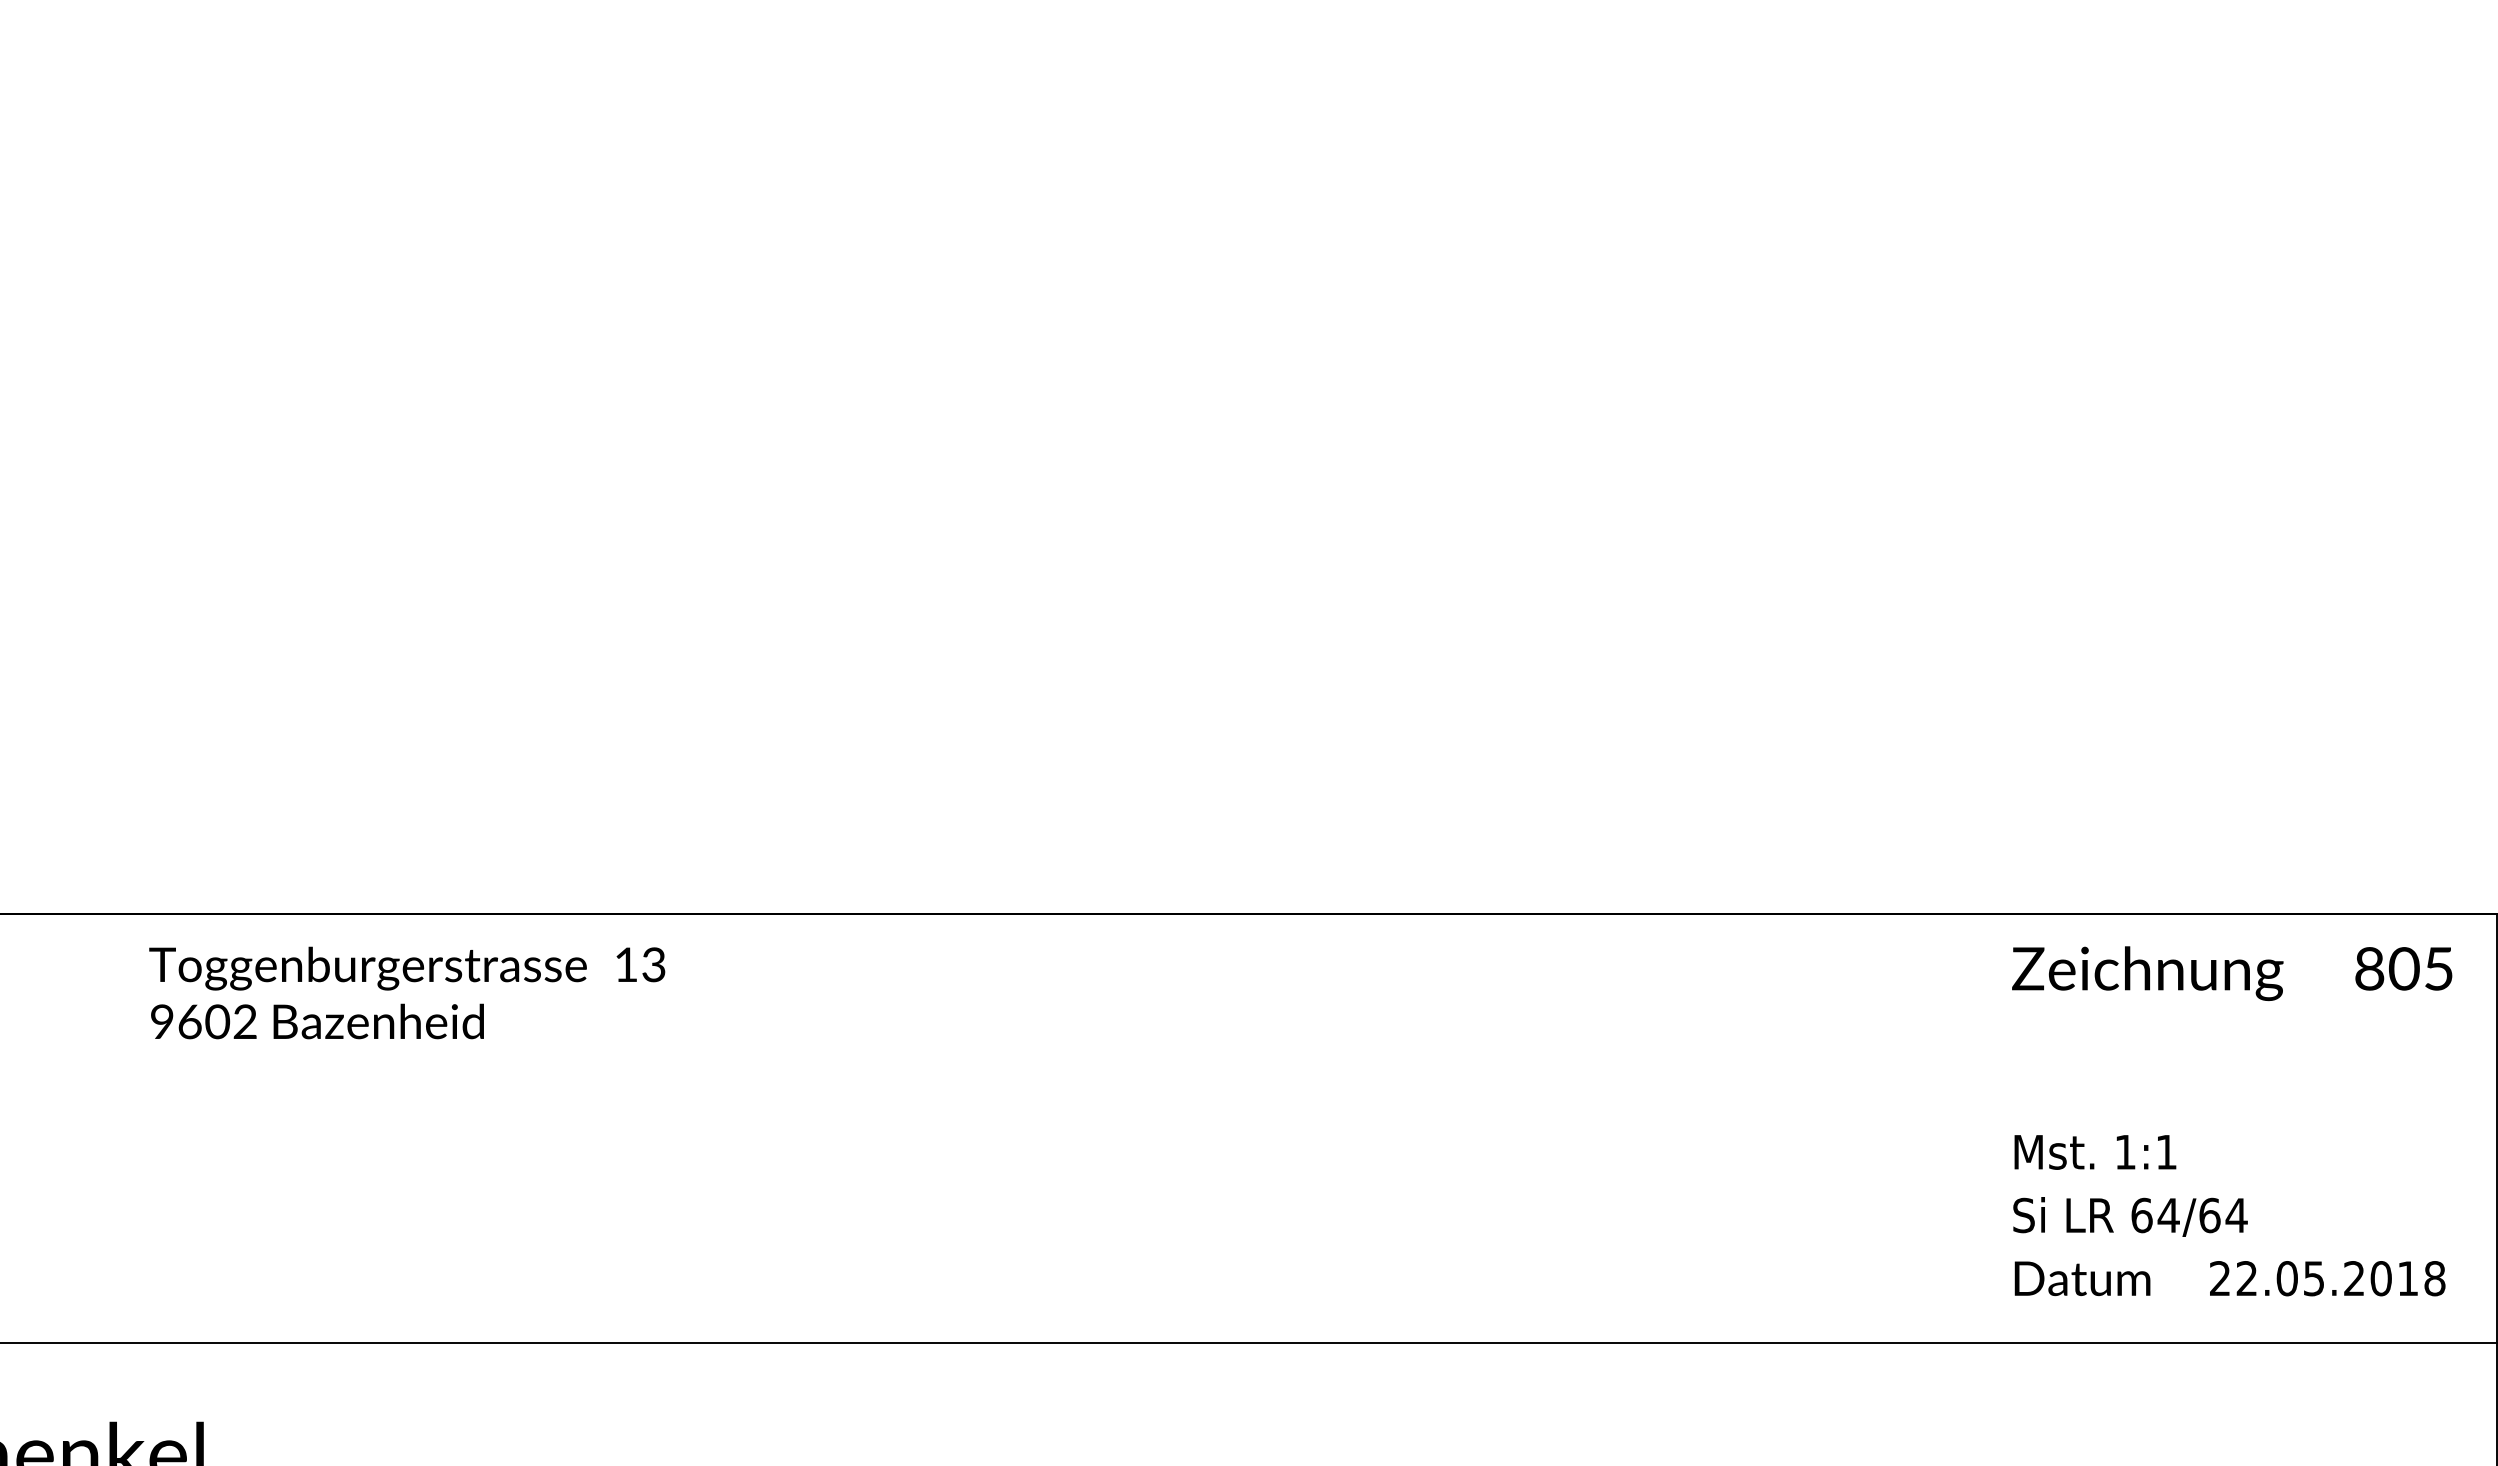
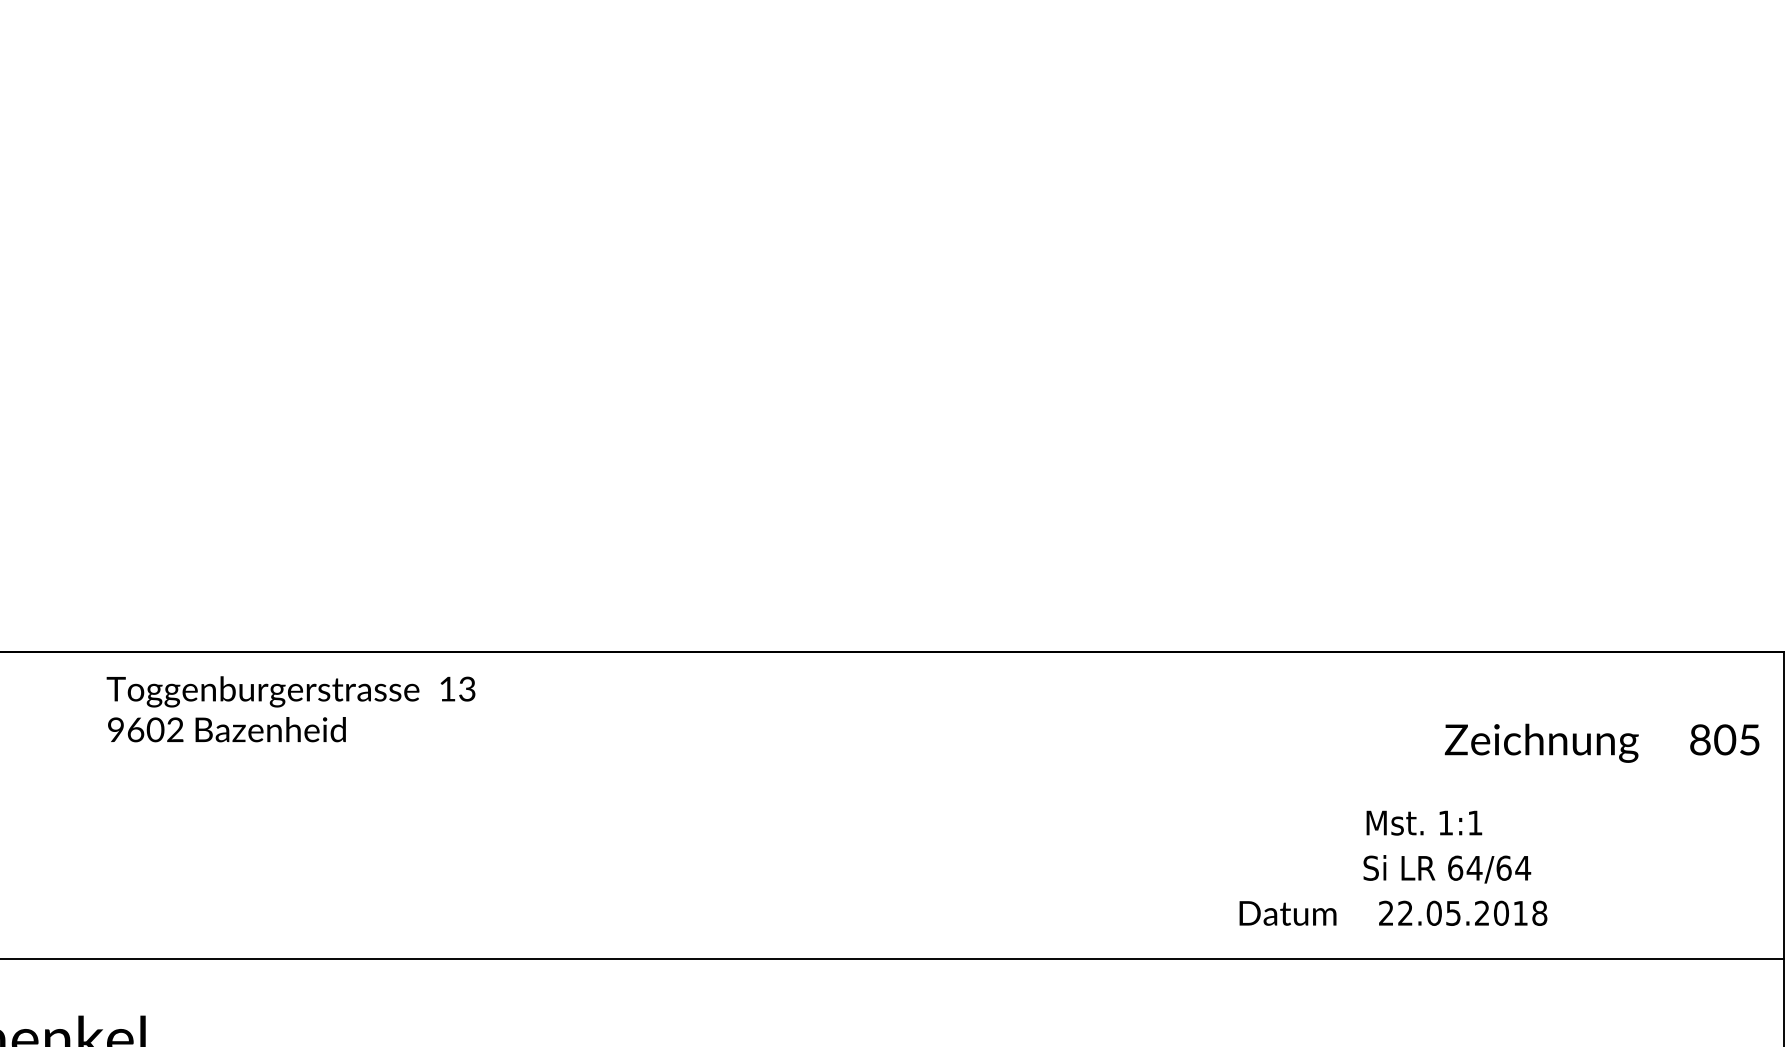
text: (2232, 973) -> (1602, 743), moved
text: (2095, 1152) -> (1424, 823), moved
text: (2130, 1216) -> (1447, 868), moved
text: (2229, 1278) -> (1393, 913), moved

